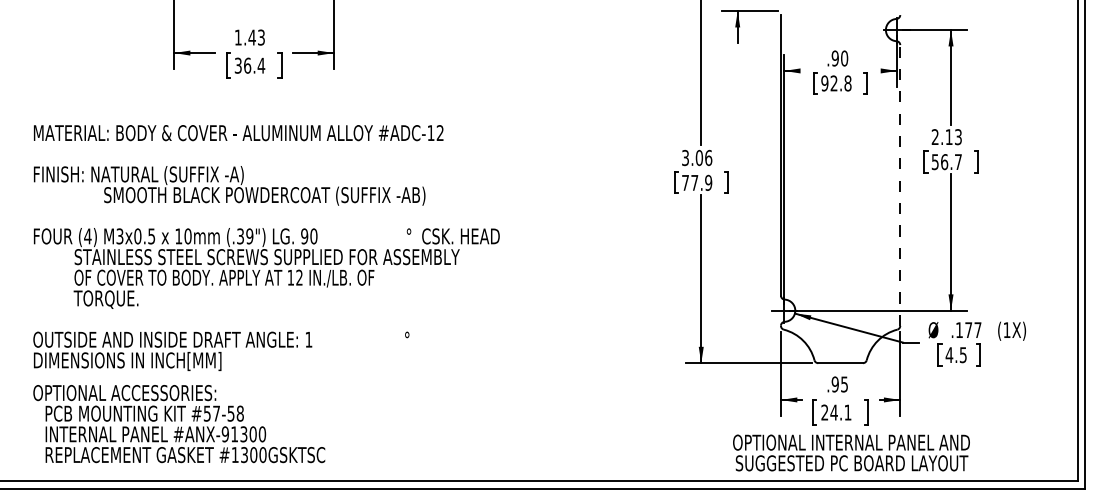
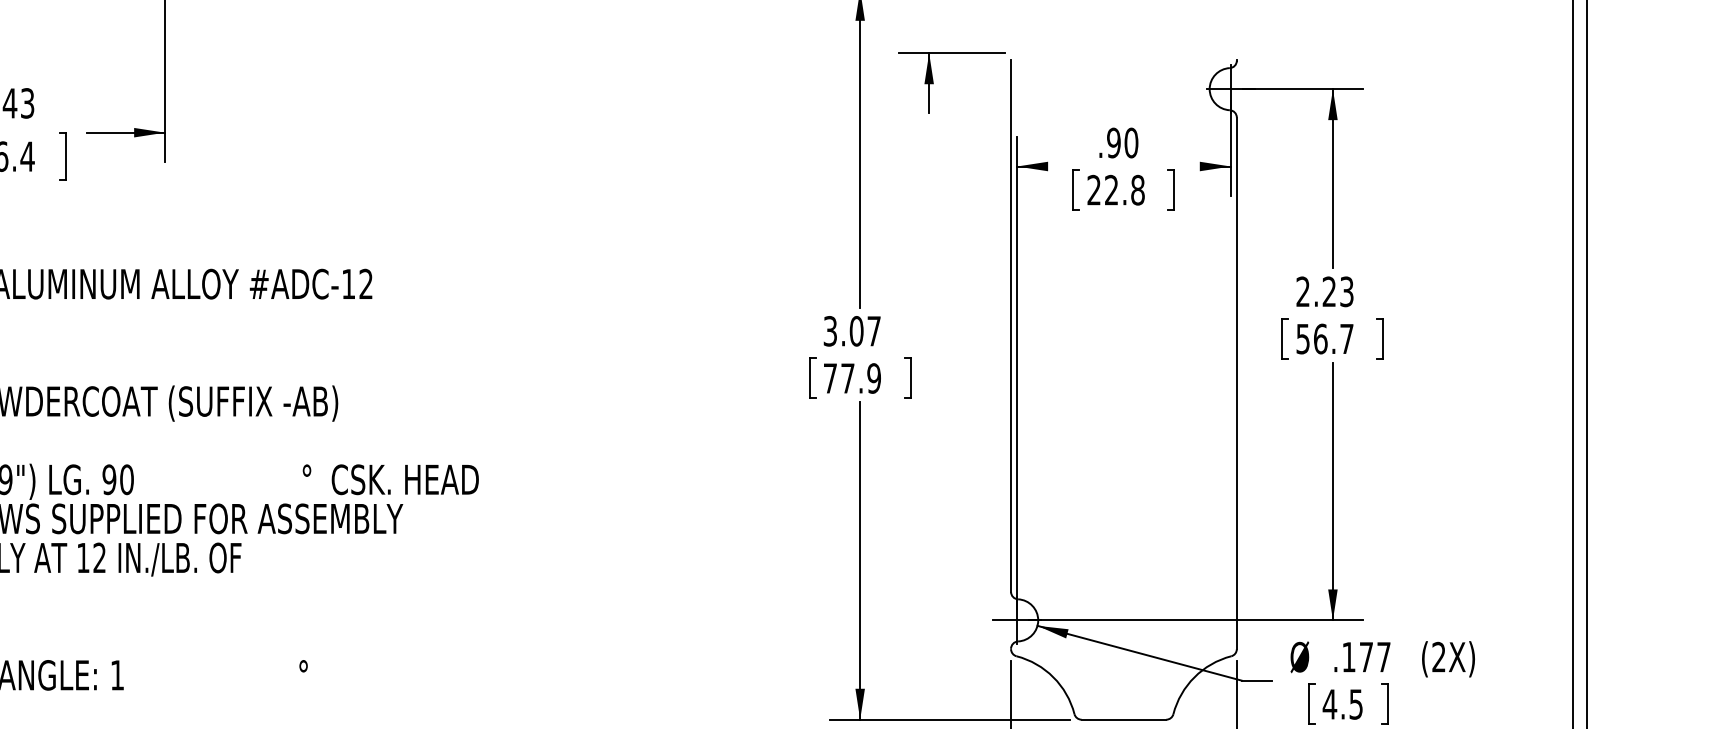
text: (824, 83) -> (1093, 190), 92.8 -> 22.8
text: (948, 136) -> (1328, 290), 2.13 -> 2.23
text: (708, 157) -> (873, 330), 3.06 -> 3.07
line: (900, 185) -> (1237, 383), dashed -> solid
text: (1006, 329) -> (1437, 655), (1X) -> (2X)

